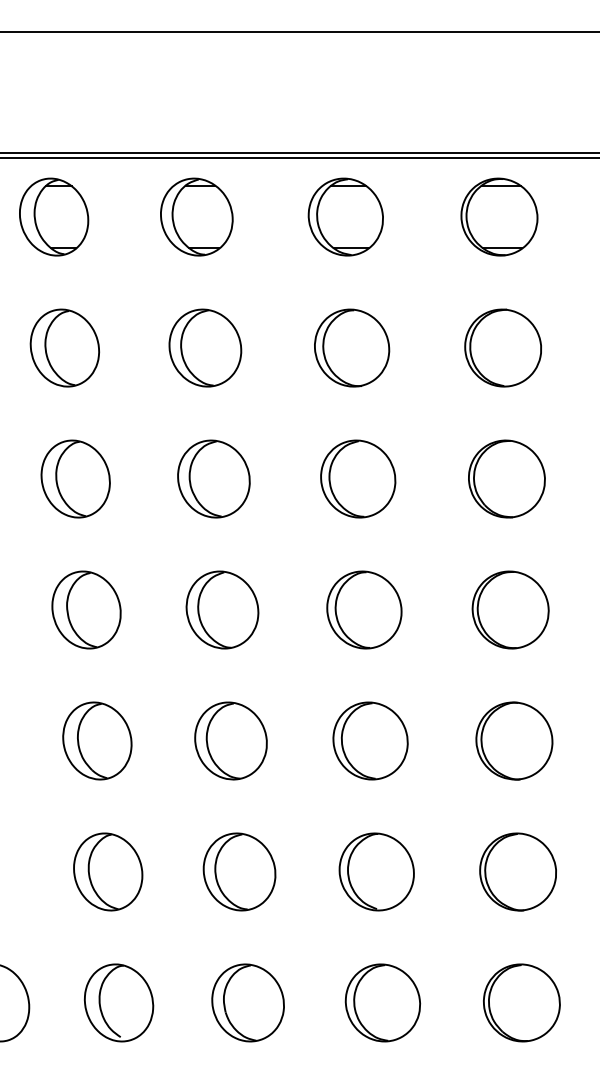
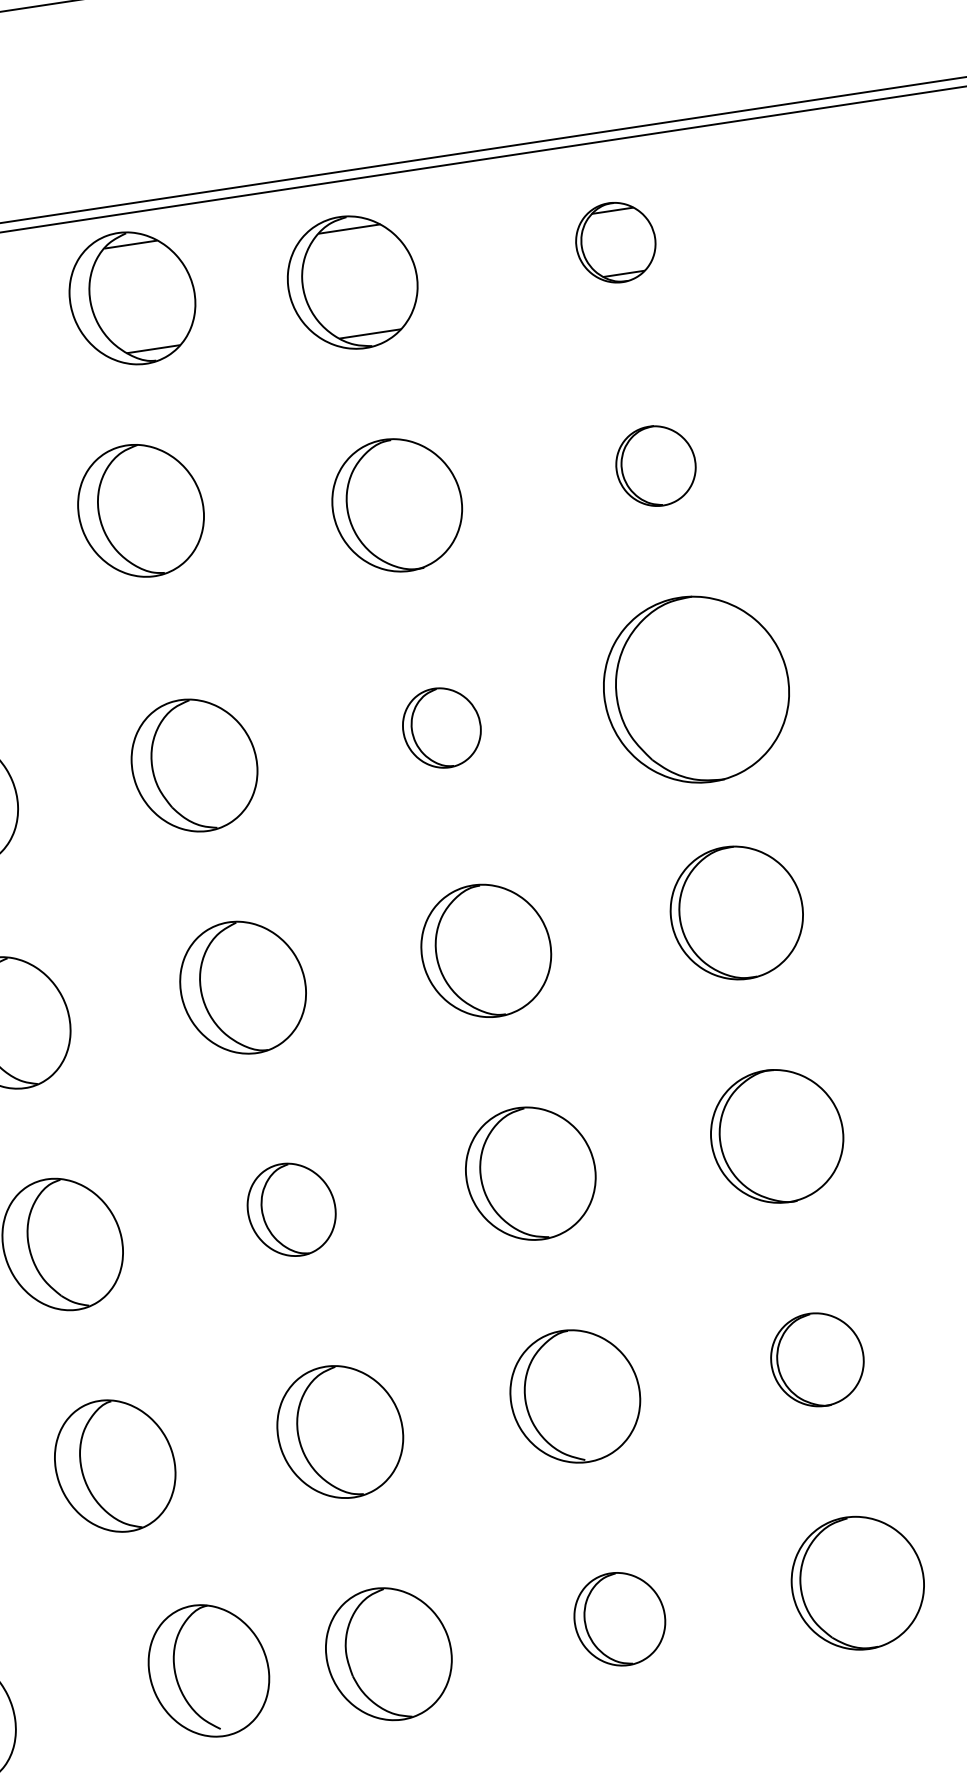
part: (196, 216) -> (131, 297), moved
part: (499, 216) -> (615, 241), size x0.6
part: (205, 347) -> (141, 509), moved
part: (502, 347) -> (654, 465), size x0.6
part: (358, 478) -> (442, 727), size x0.6
part: (506, 478) -> (695, 688), size x1.4
part: (230, 740) -> (290, 1209), size x0.7
part: (517, 871) -> (816, 1359), size x0.7
part: (119, 1002) -> (209, 1669), moved
part: (382, 1002) -> (618, 1618), size x0.7

